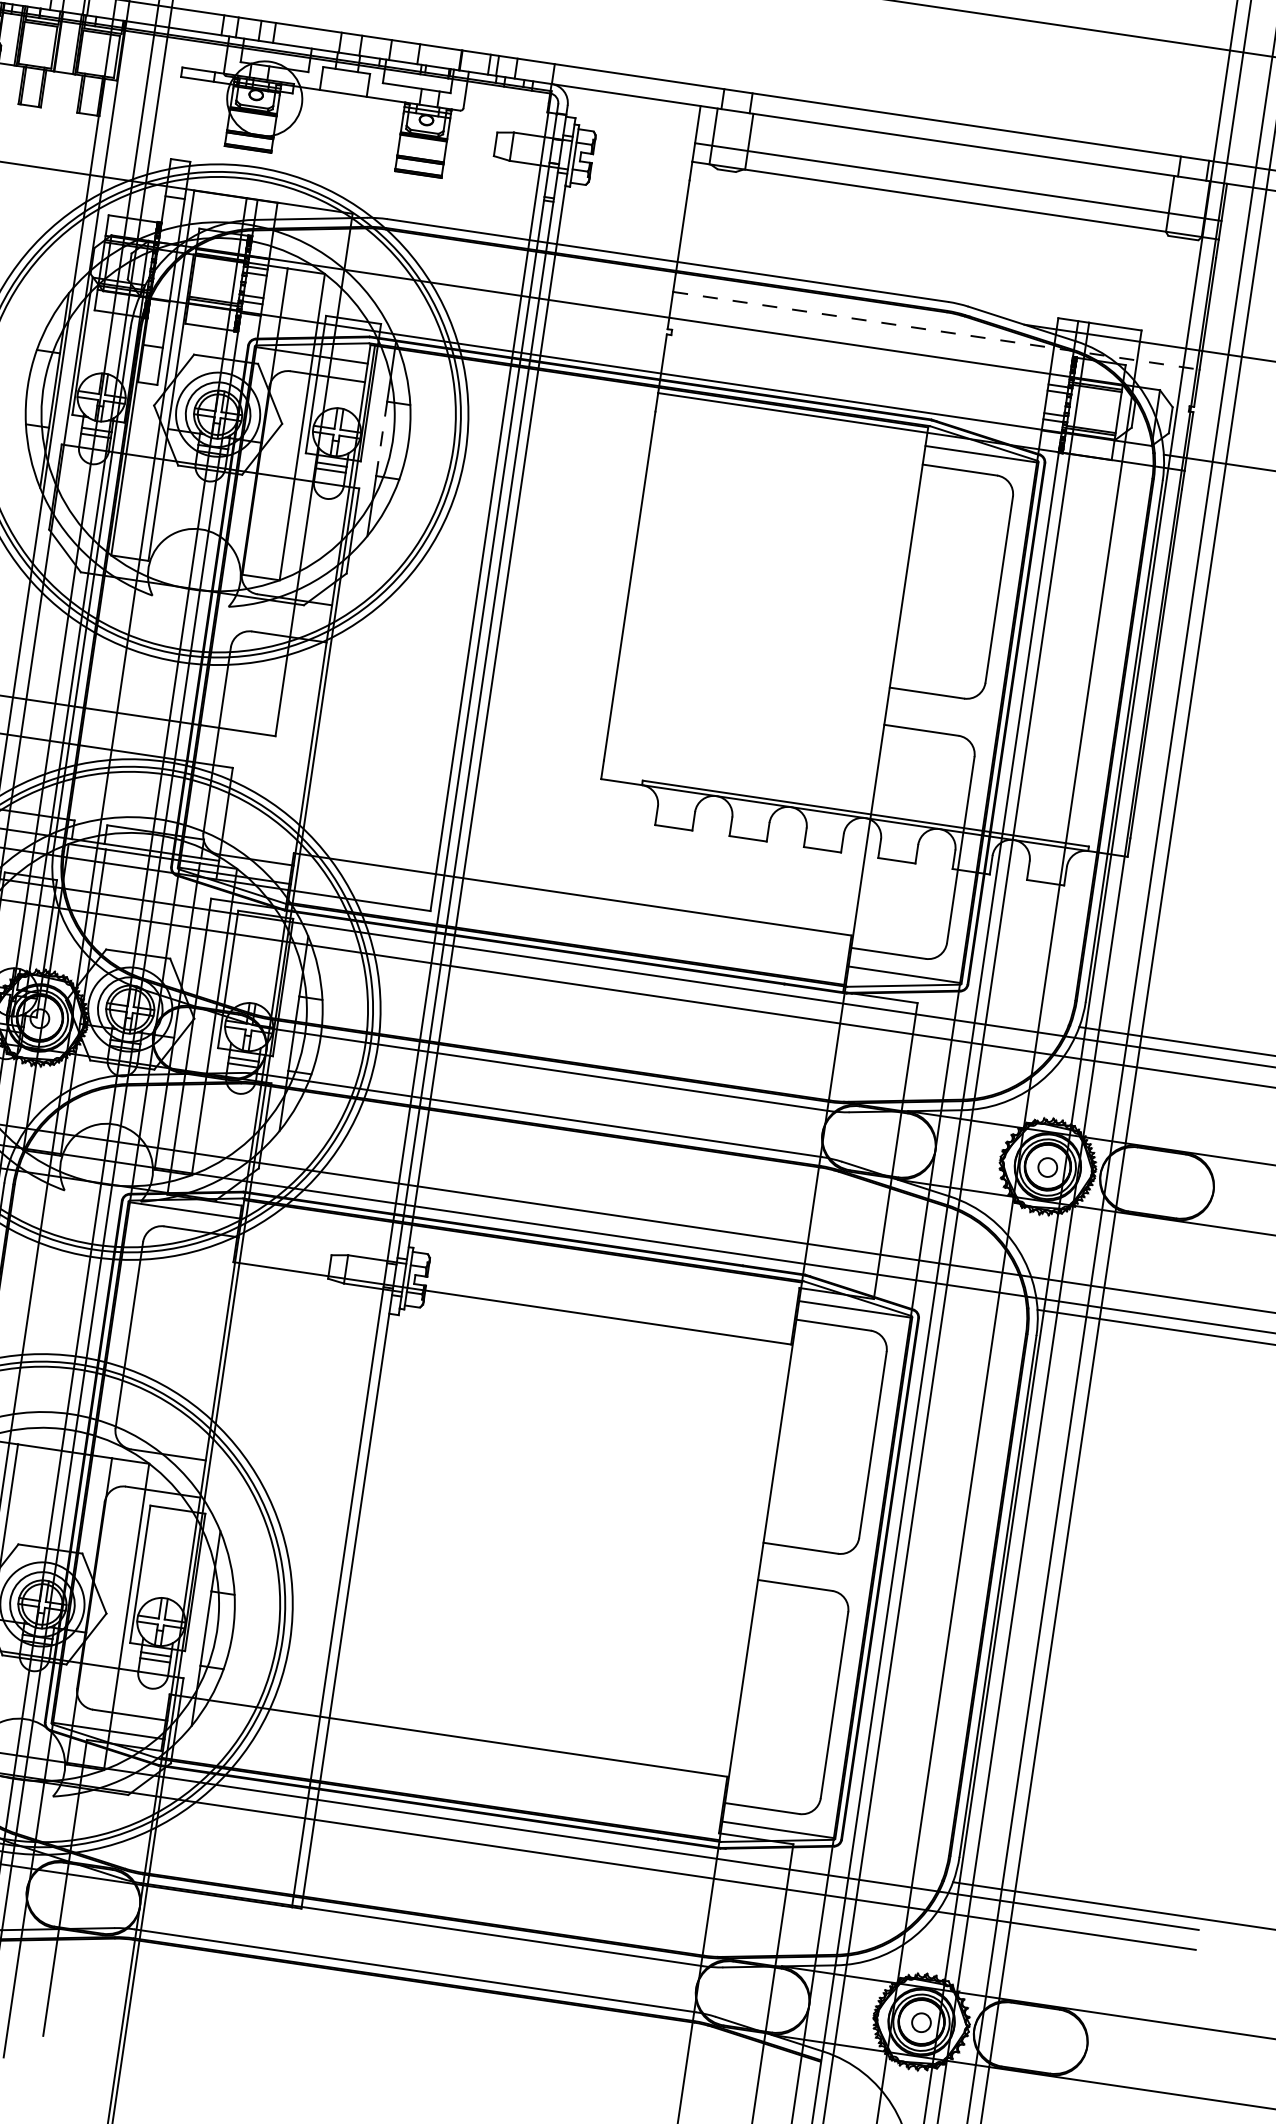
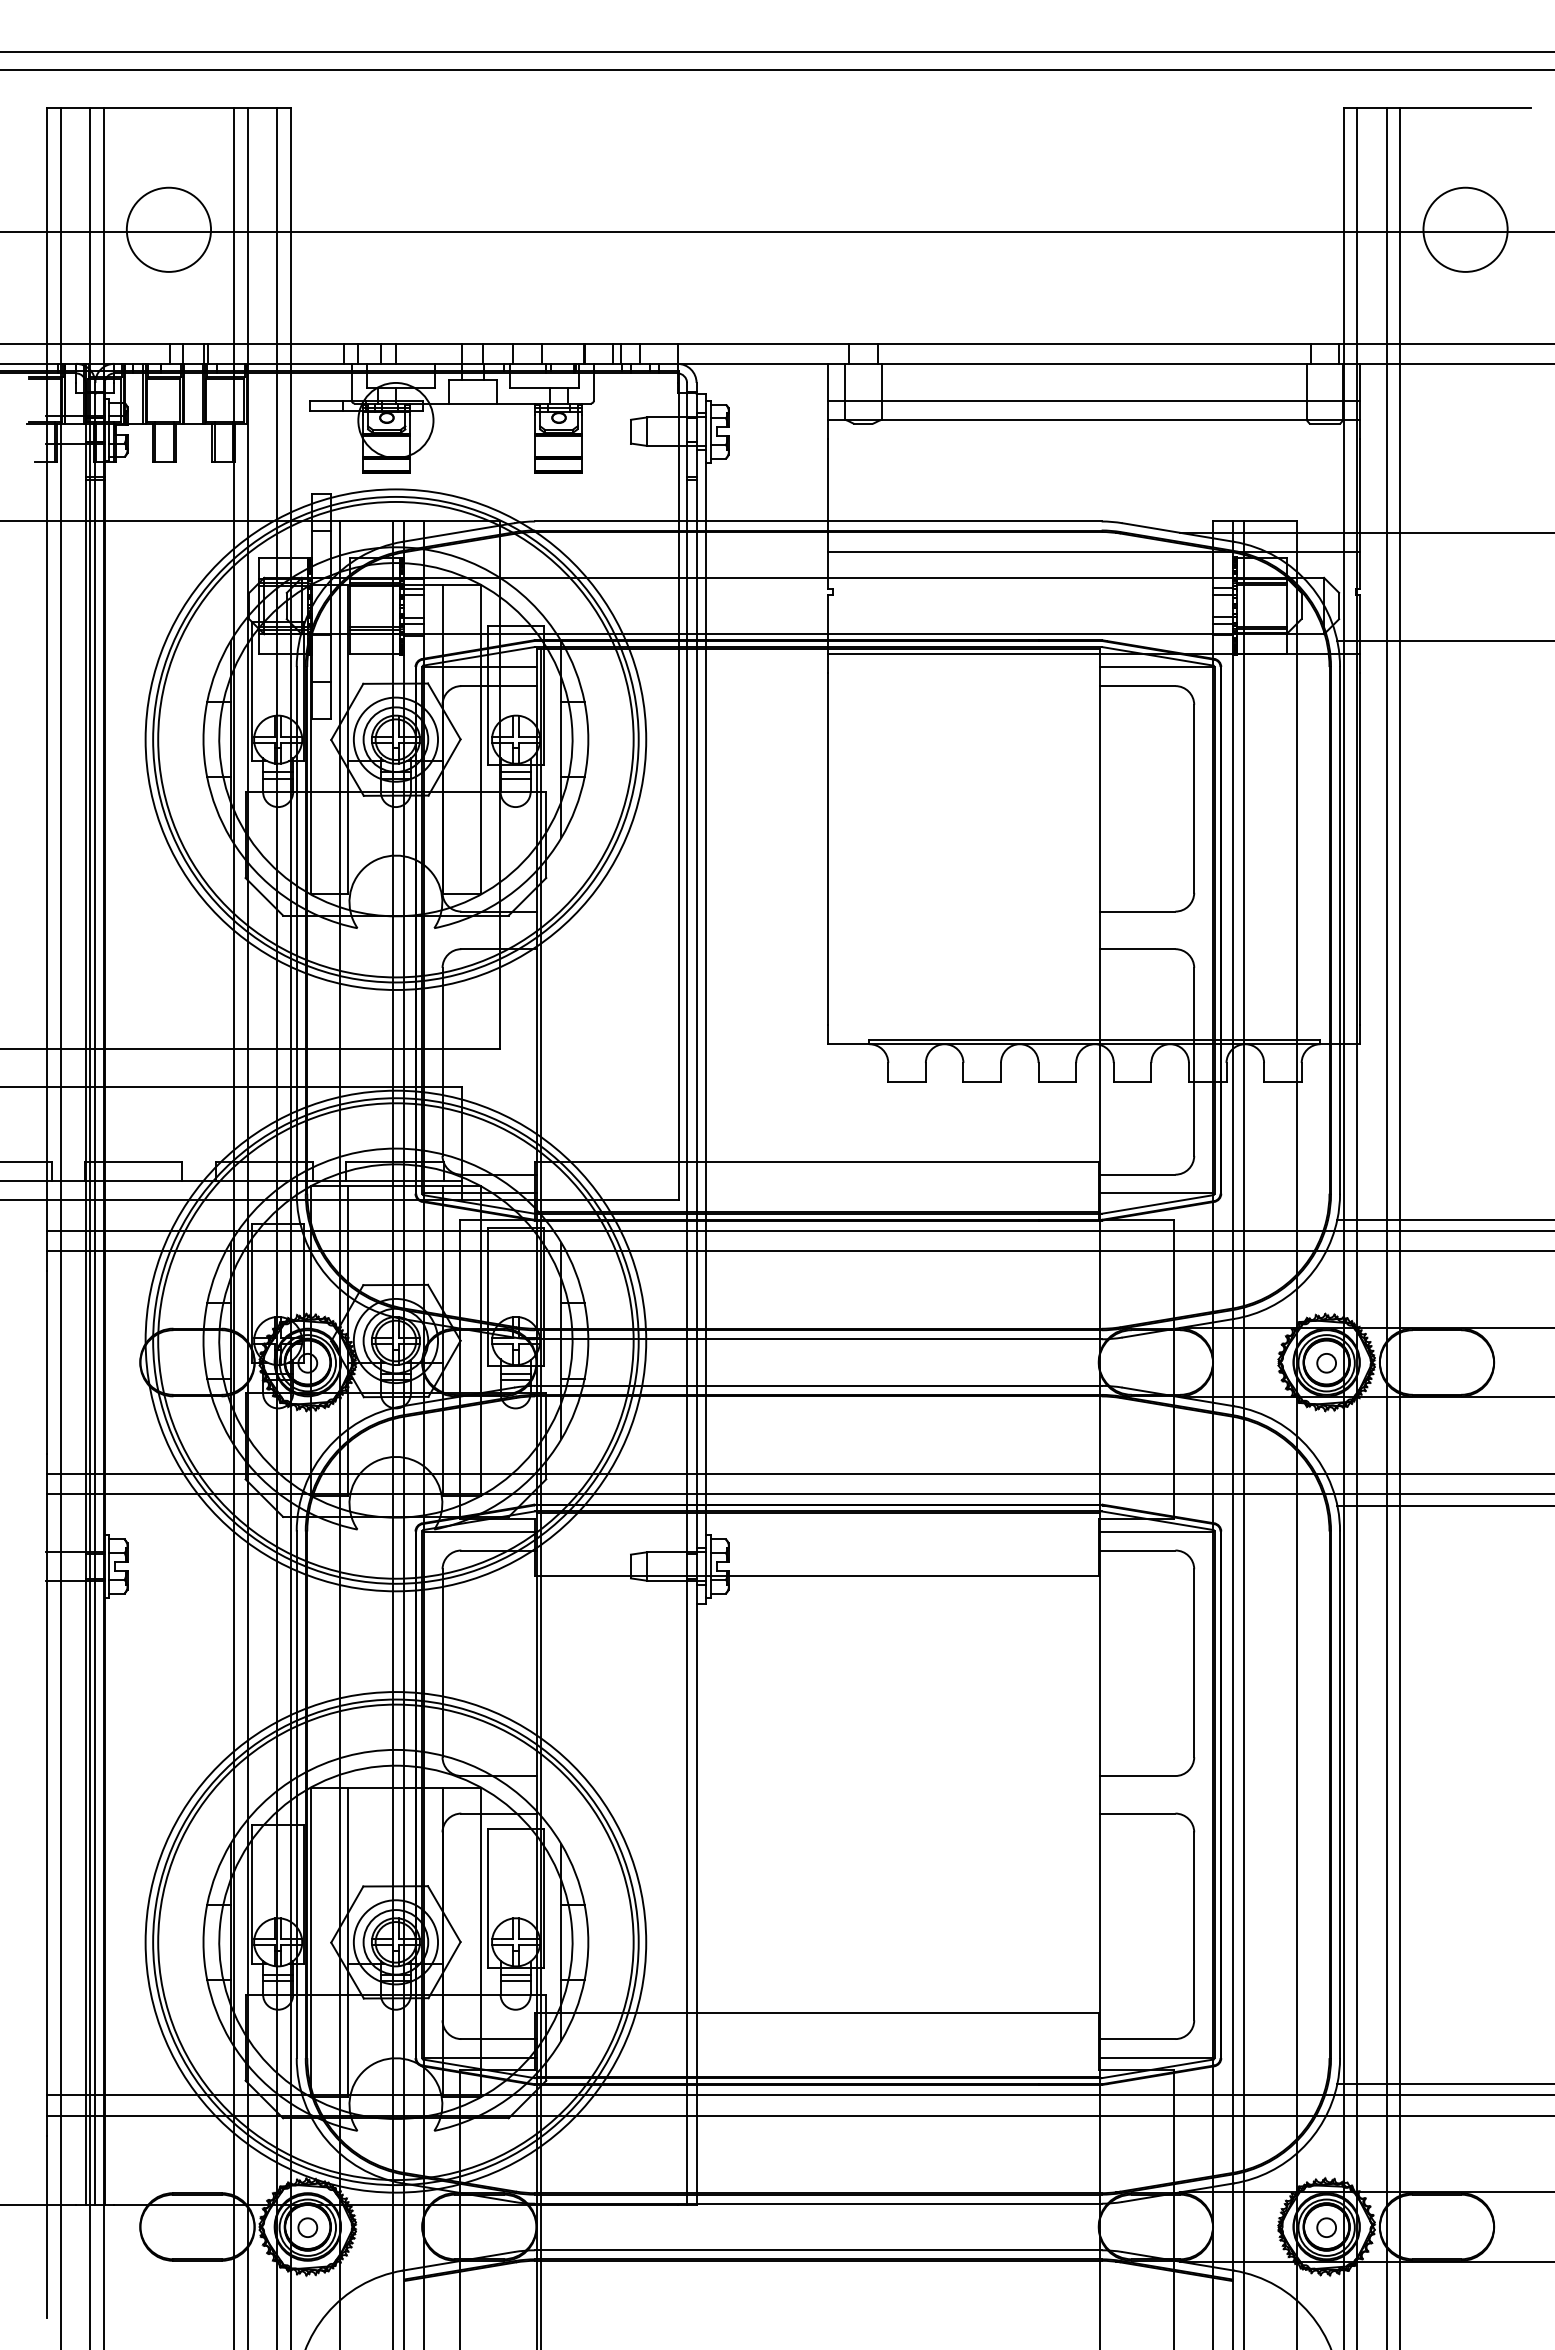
line: (936, 330) -> (1094, 551), dashed -> solid
line: (381, 438) -> (561, 739), dashed -> solid

